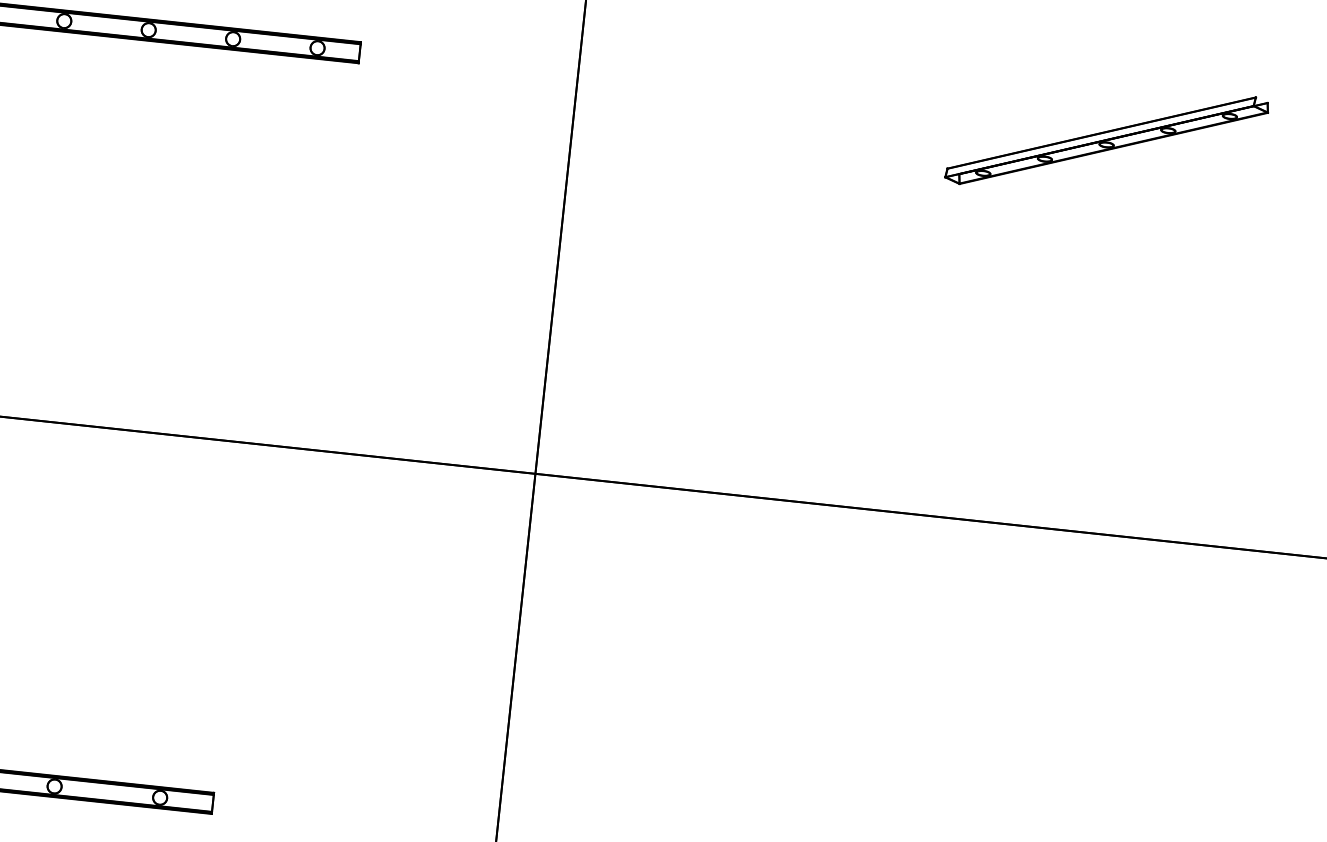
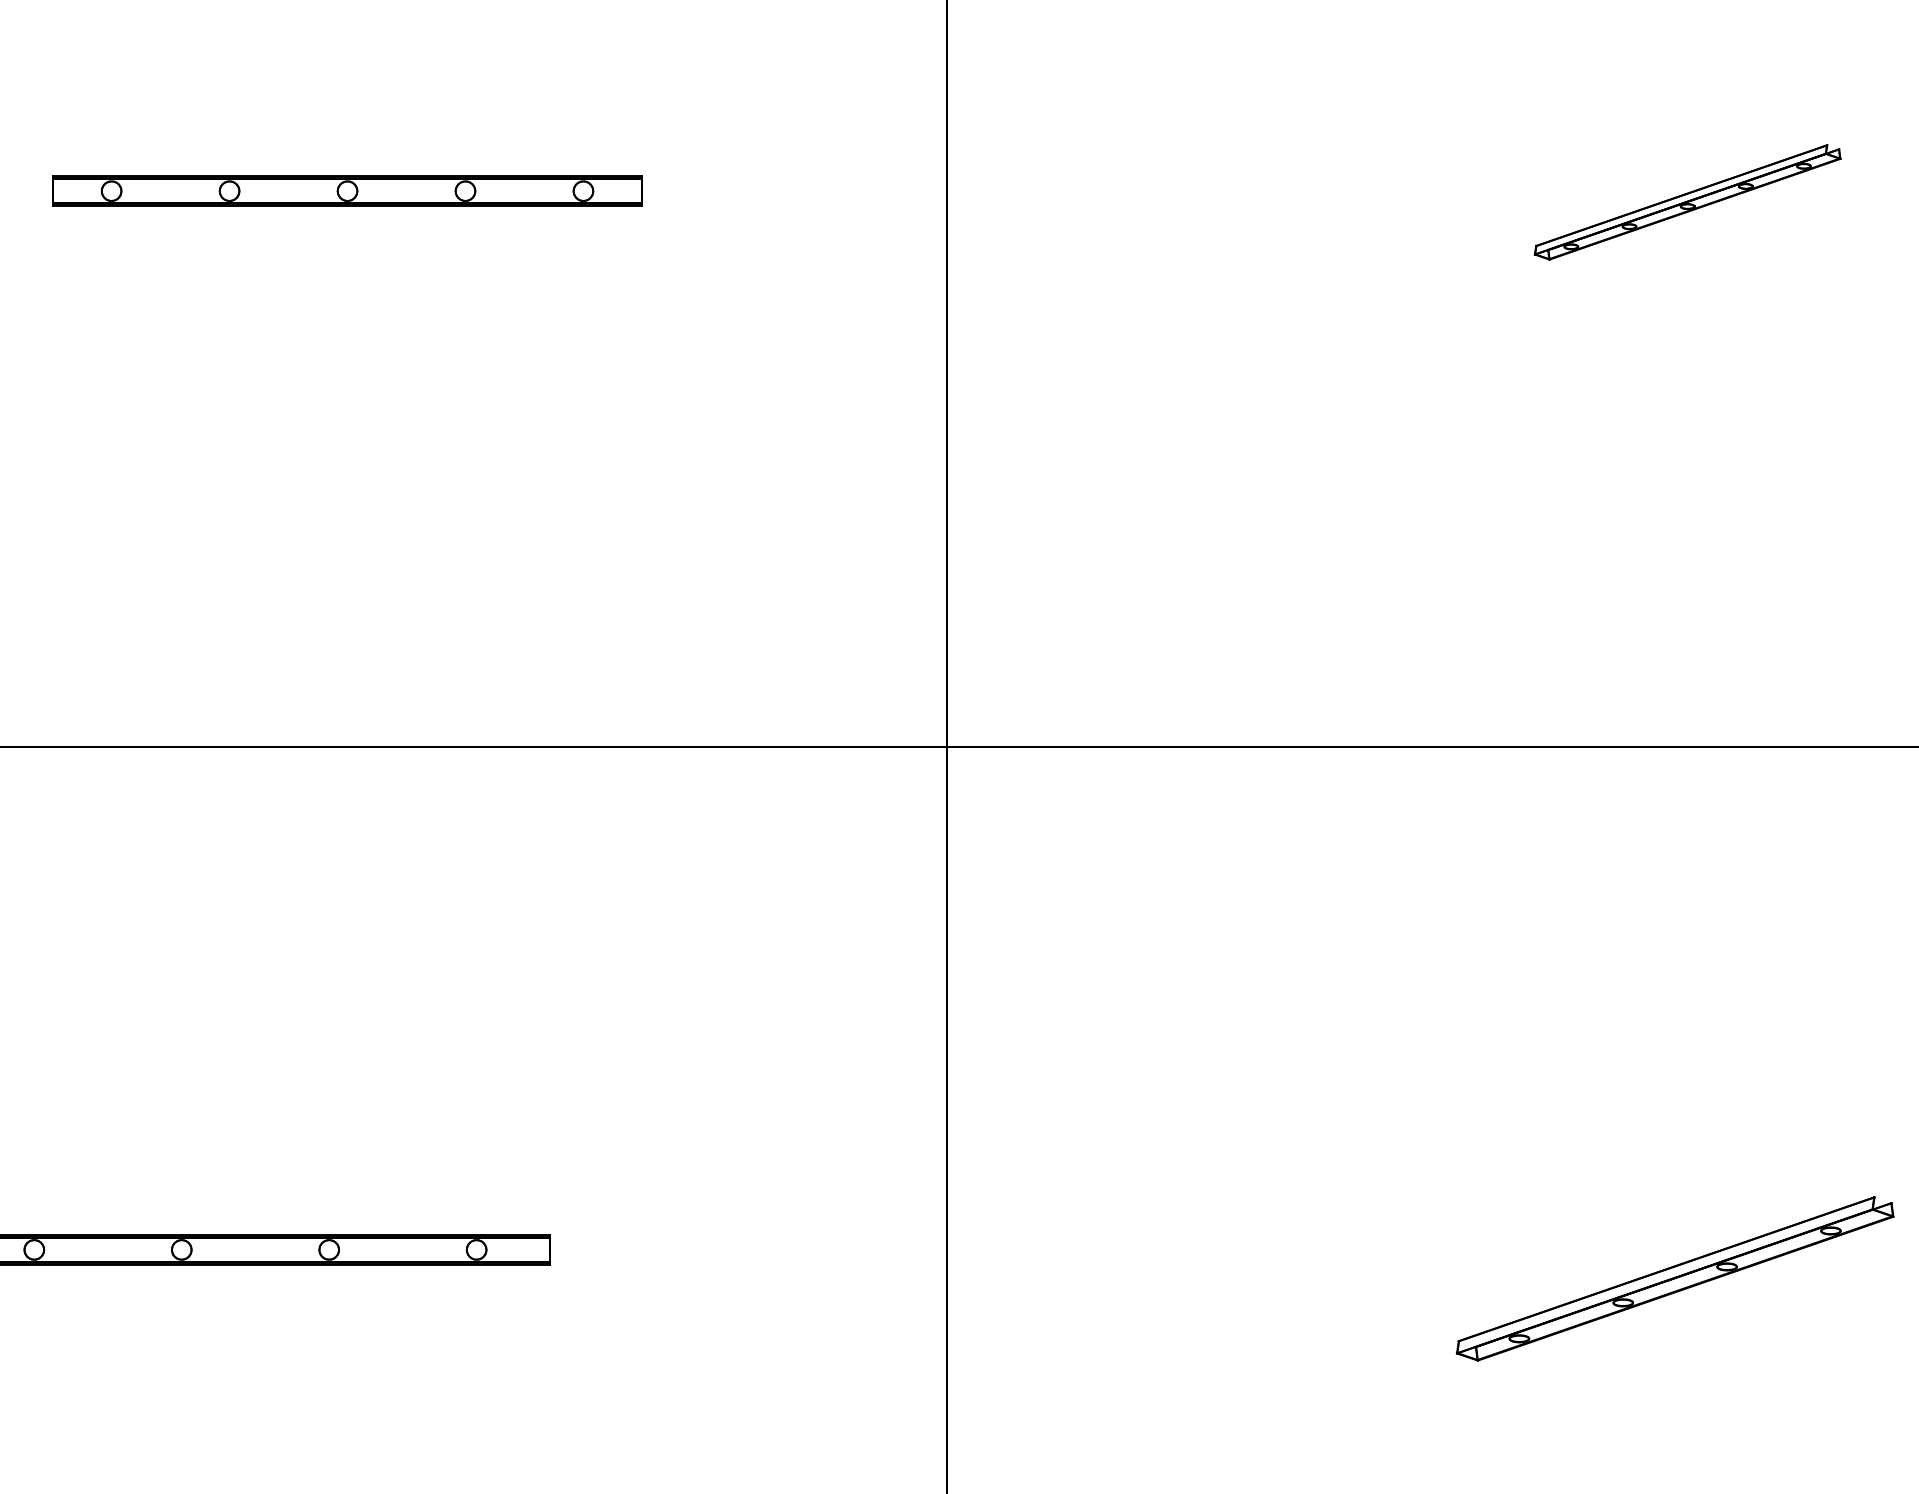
part: (1106, 140) -> (1687, 202), size x0.7

